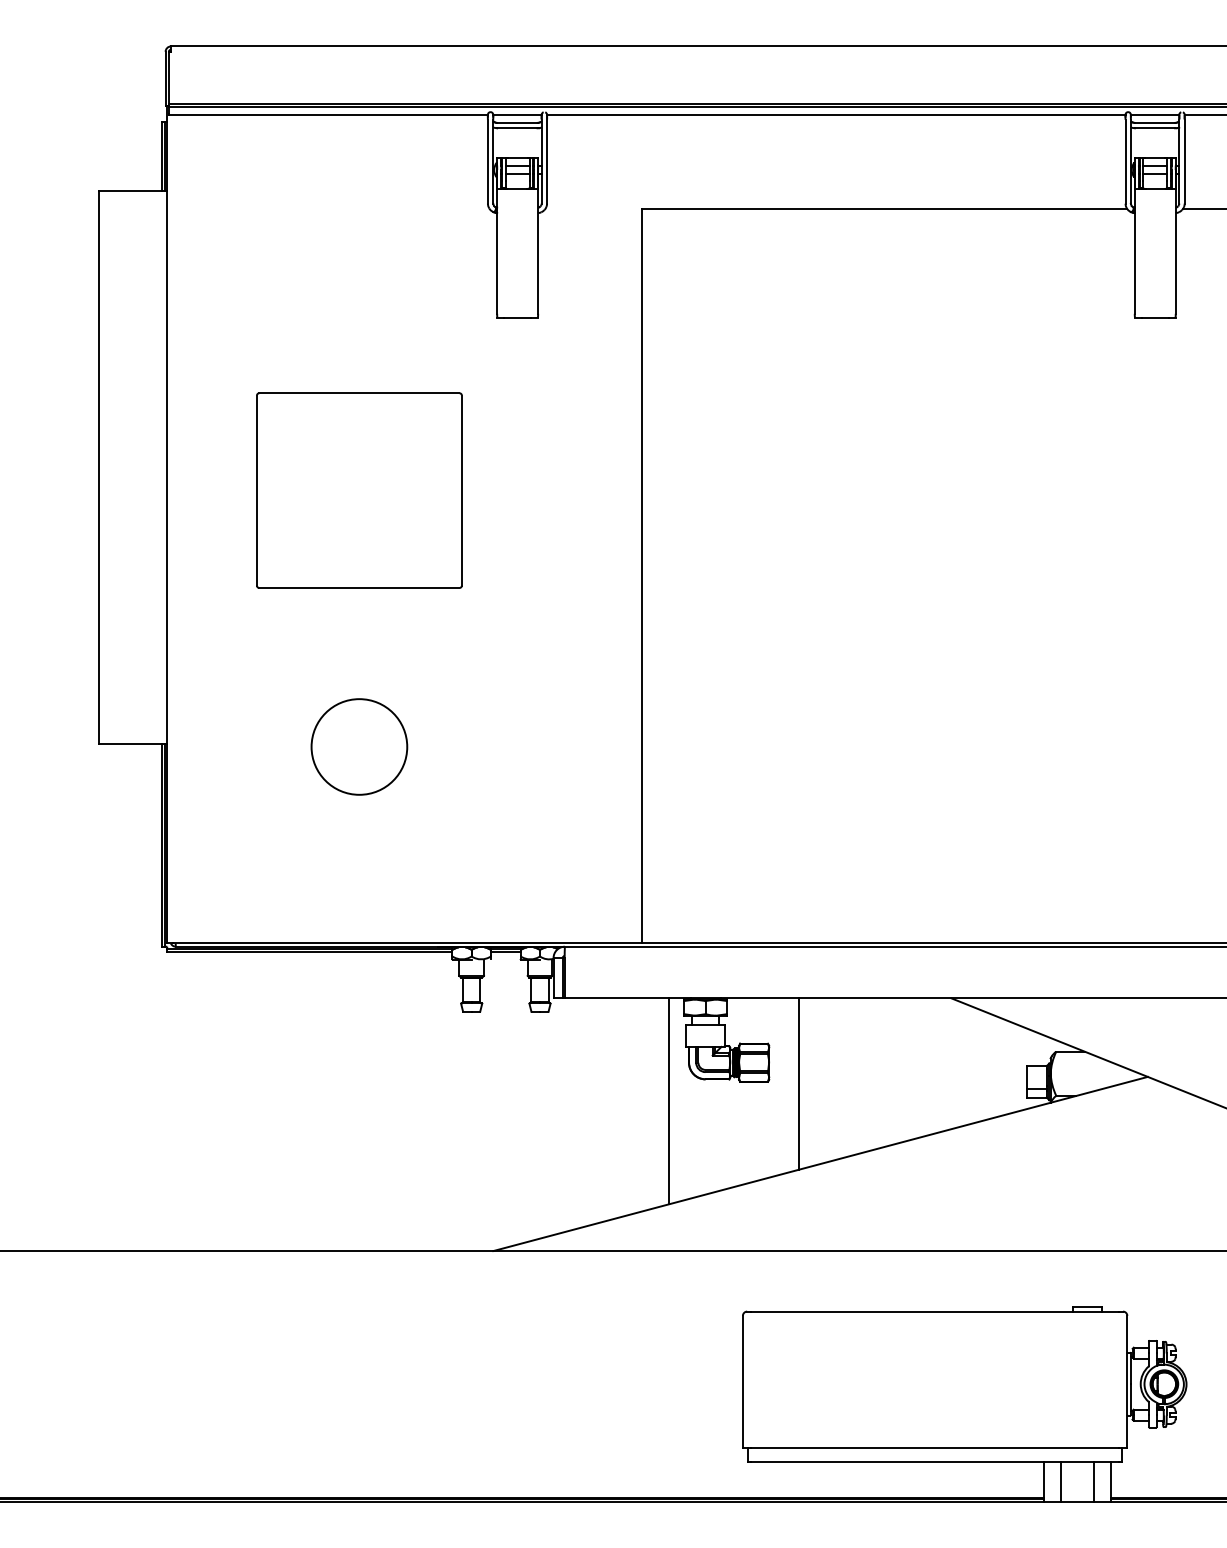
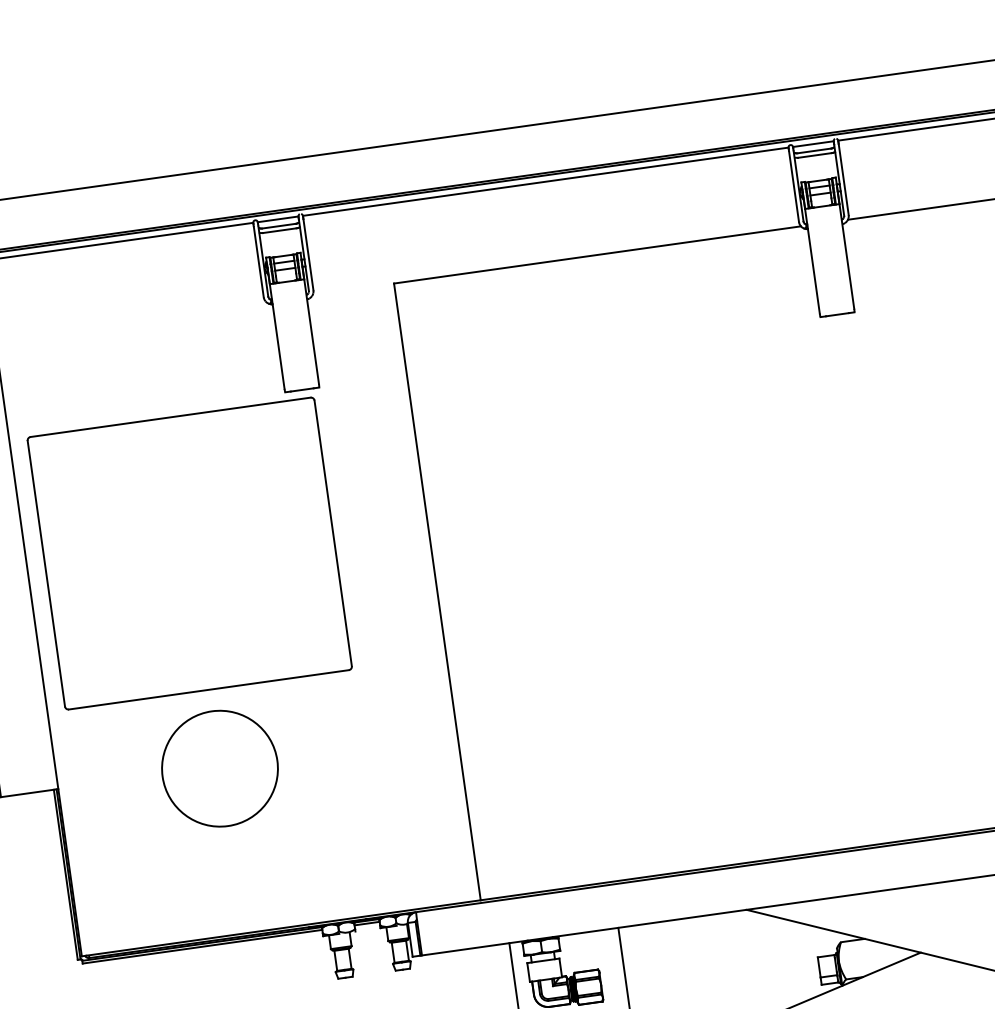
part: (359, 490) -> (189, 553), size x1.67
circle: (359, 746) -> (220, 768), size x1.43

